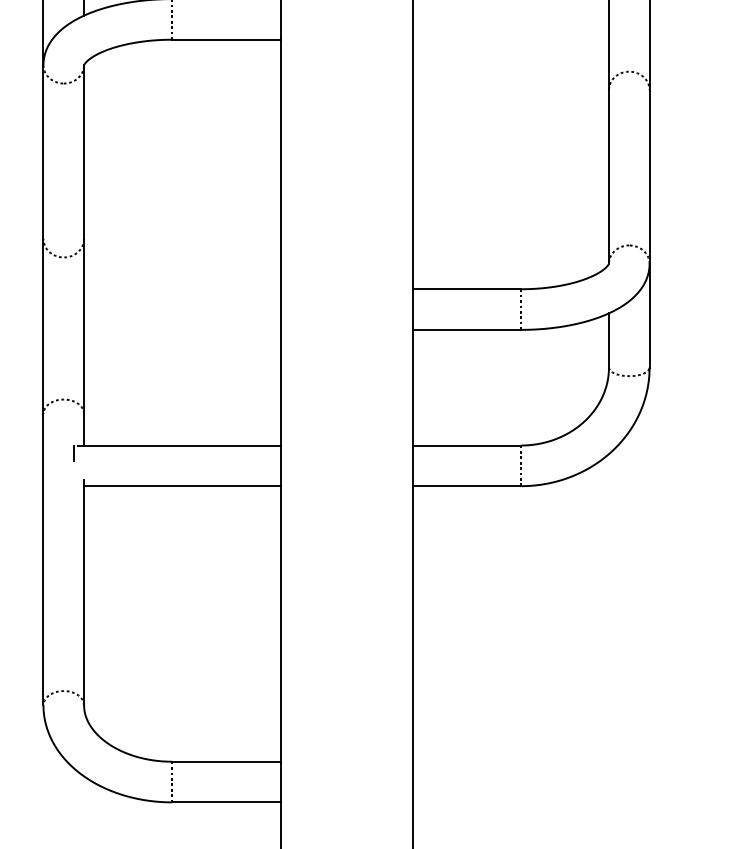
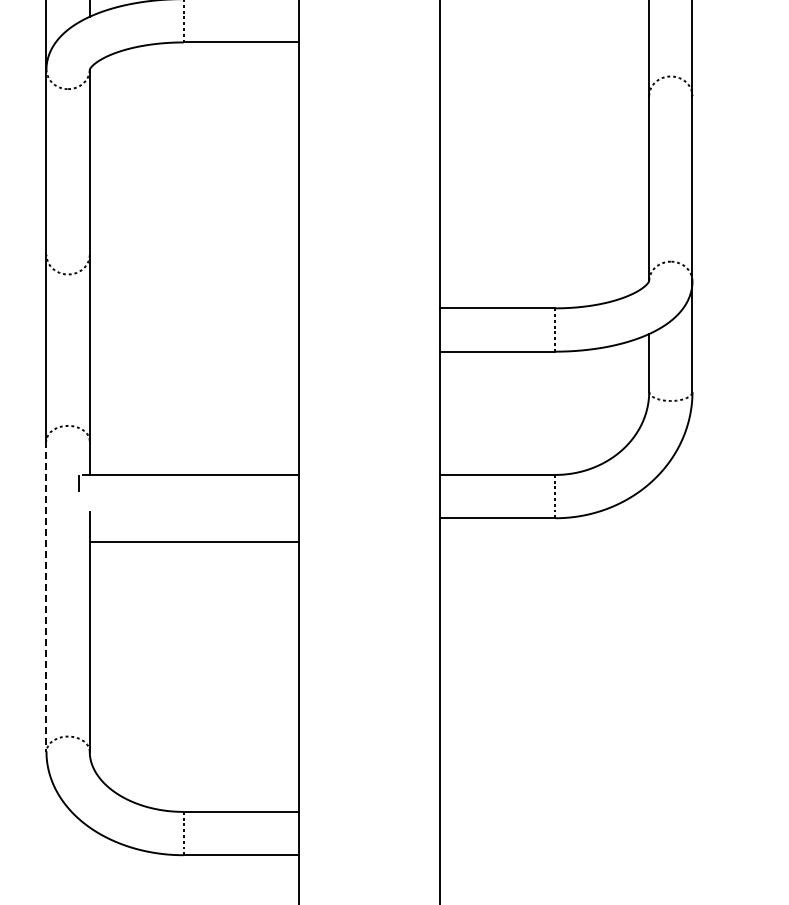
line: (182, 486) -> (194, 542), moved
line: (43, 560) -> (46, 597), solid -> dashed

